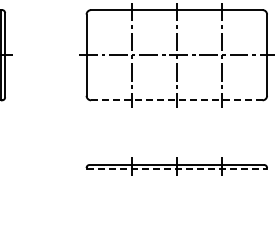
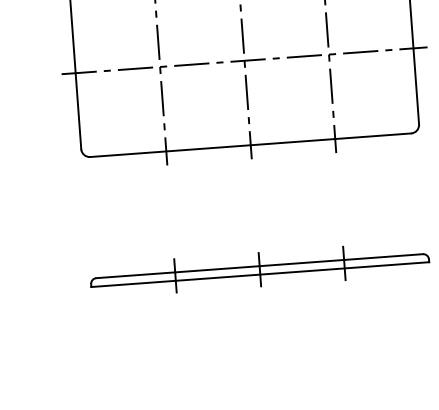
line: (176, 100) -> (250, 145), dashed -> solid
line: (177, 169) -> (261, 274), dashed -> solid

